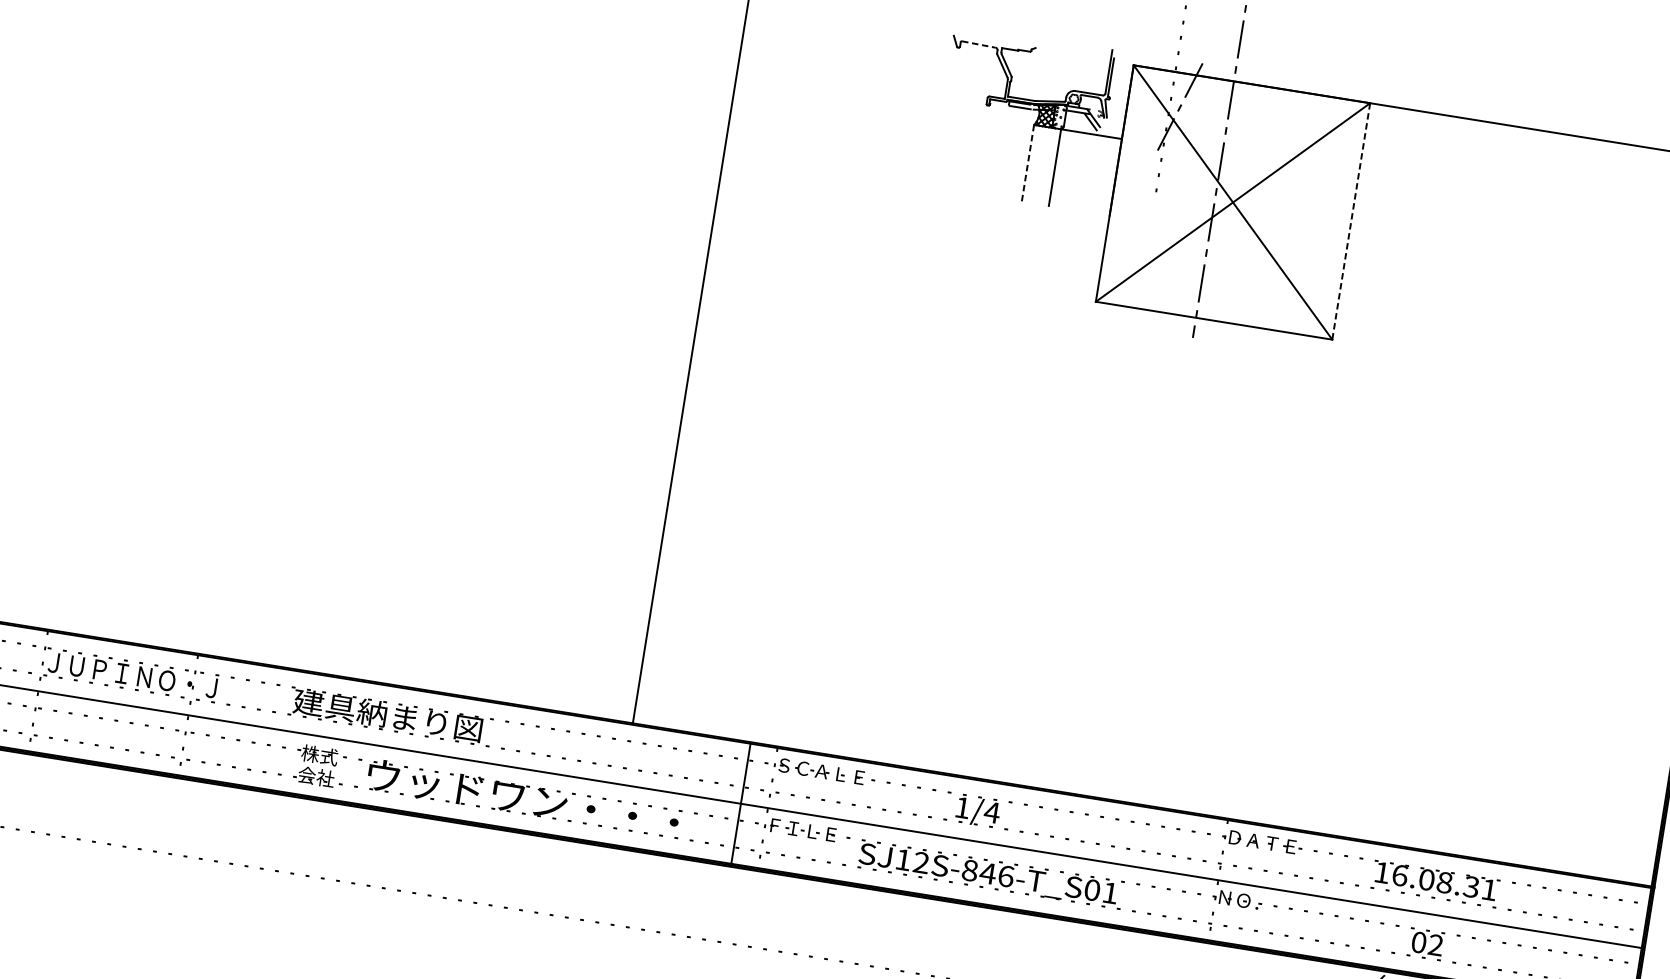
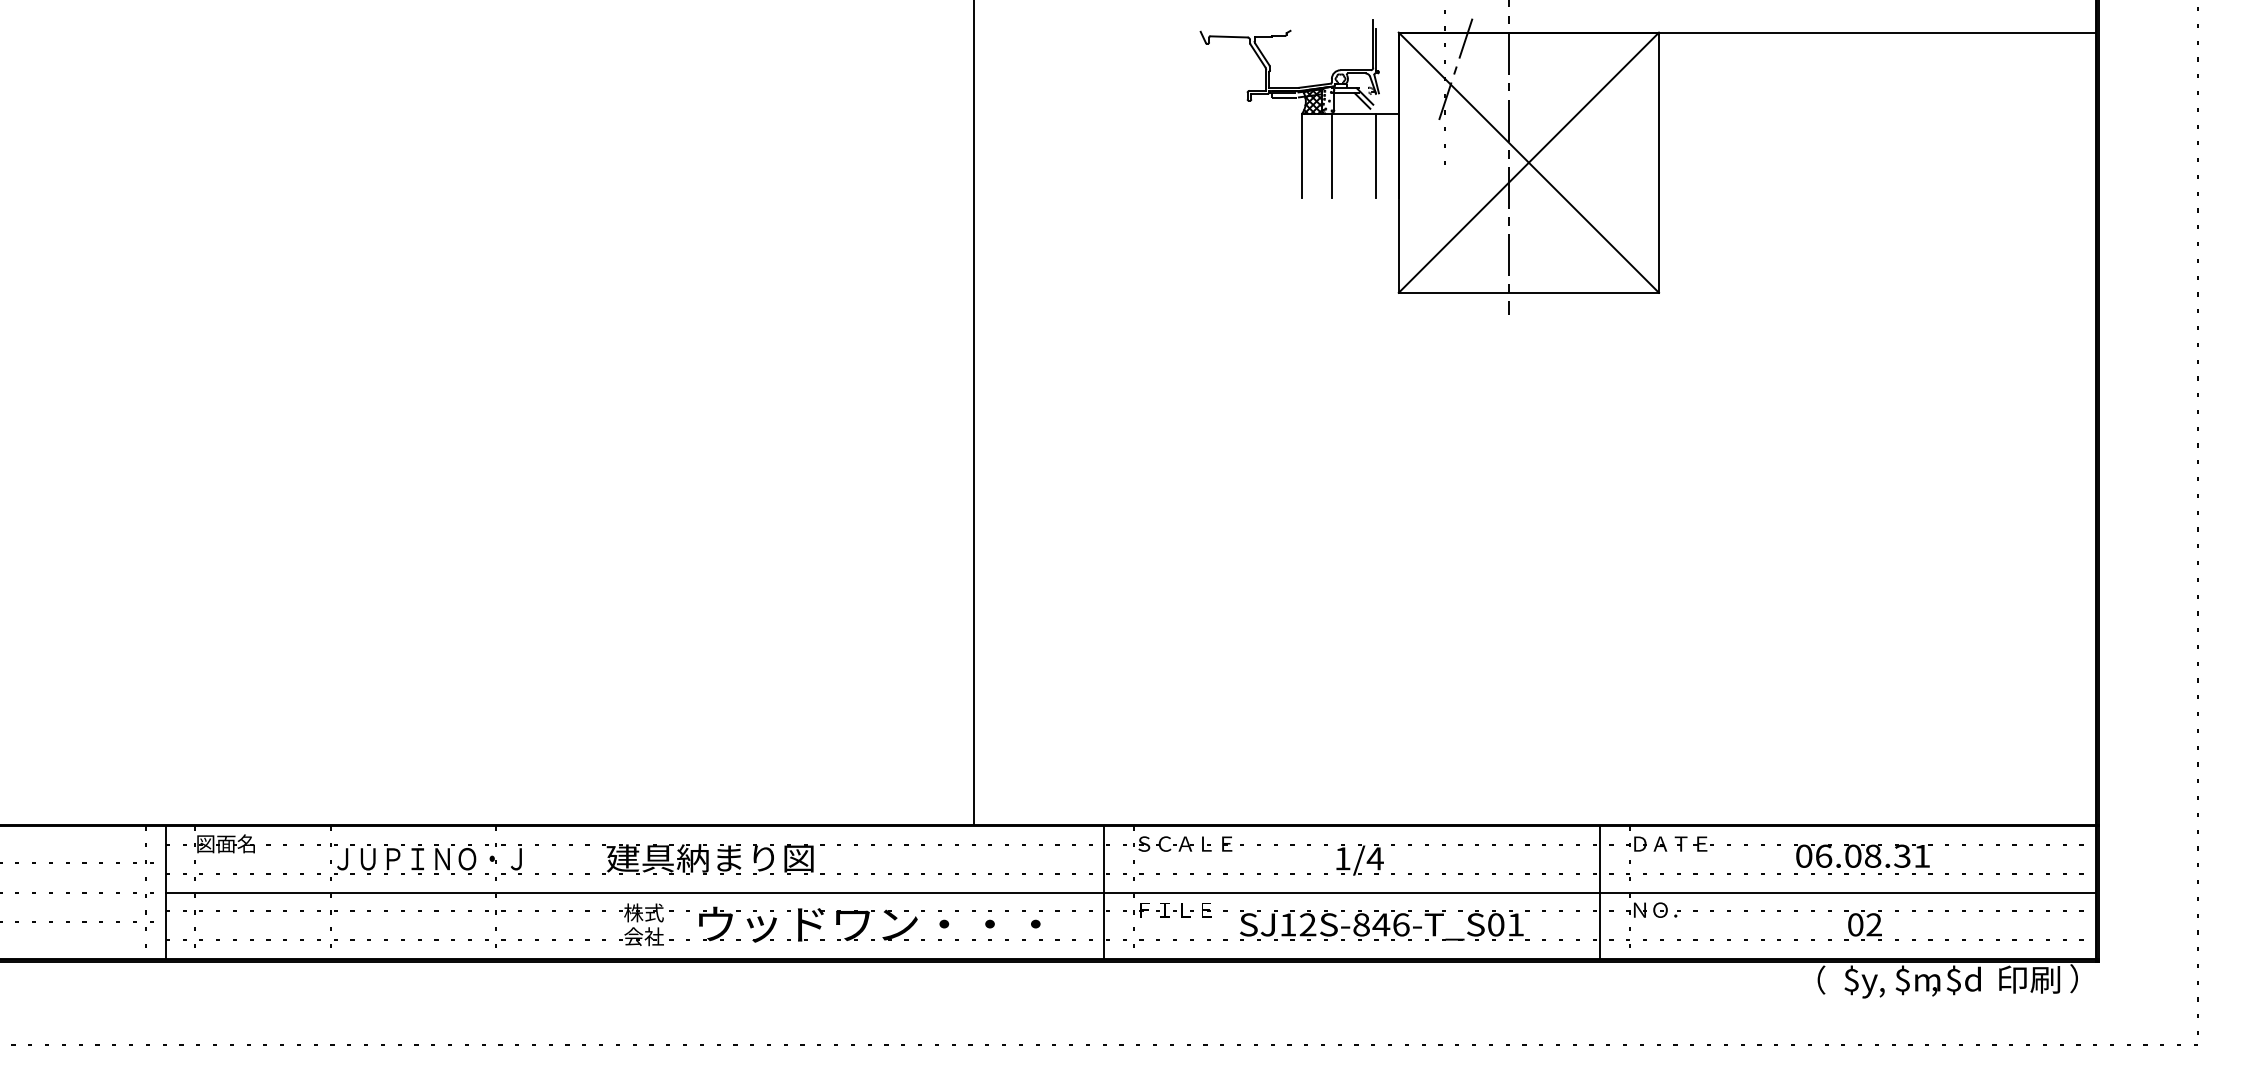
line: (979, 44) -> (1229, 36), dashed -> solid
line: (1028, 163) -> (1302, 156), dashed -> solid
line: (1095, 173) -> (1376, 155), added
line: (1351, 222) -> (1659, 163), dashed -> solid
text: (1382, 872) -> (1804, 855), 16.08.31 -> 06.08.31
line: (1190, 875) -> (1599, 892), added

